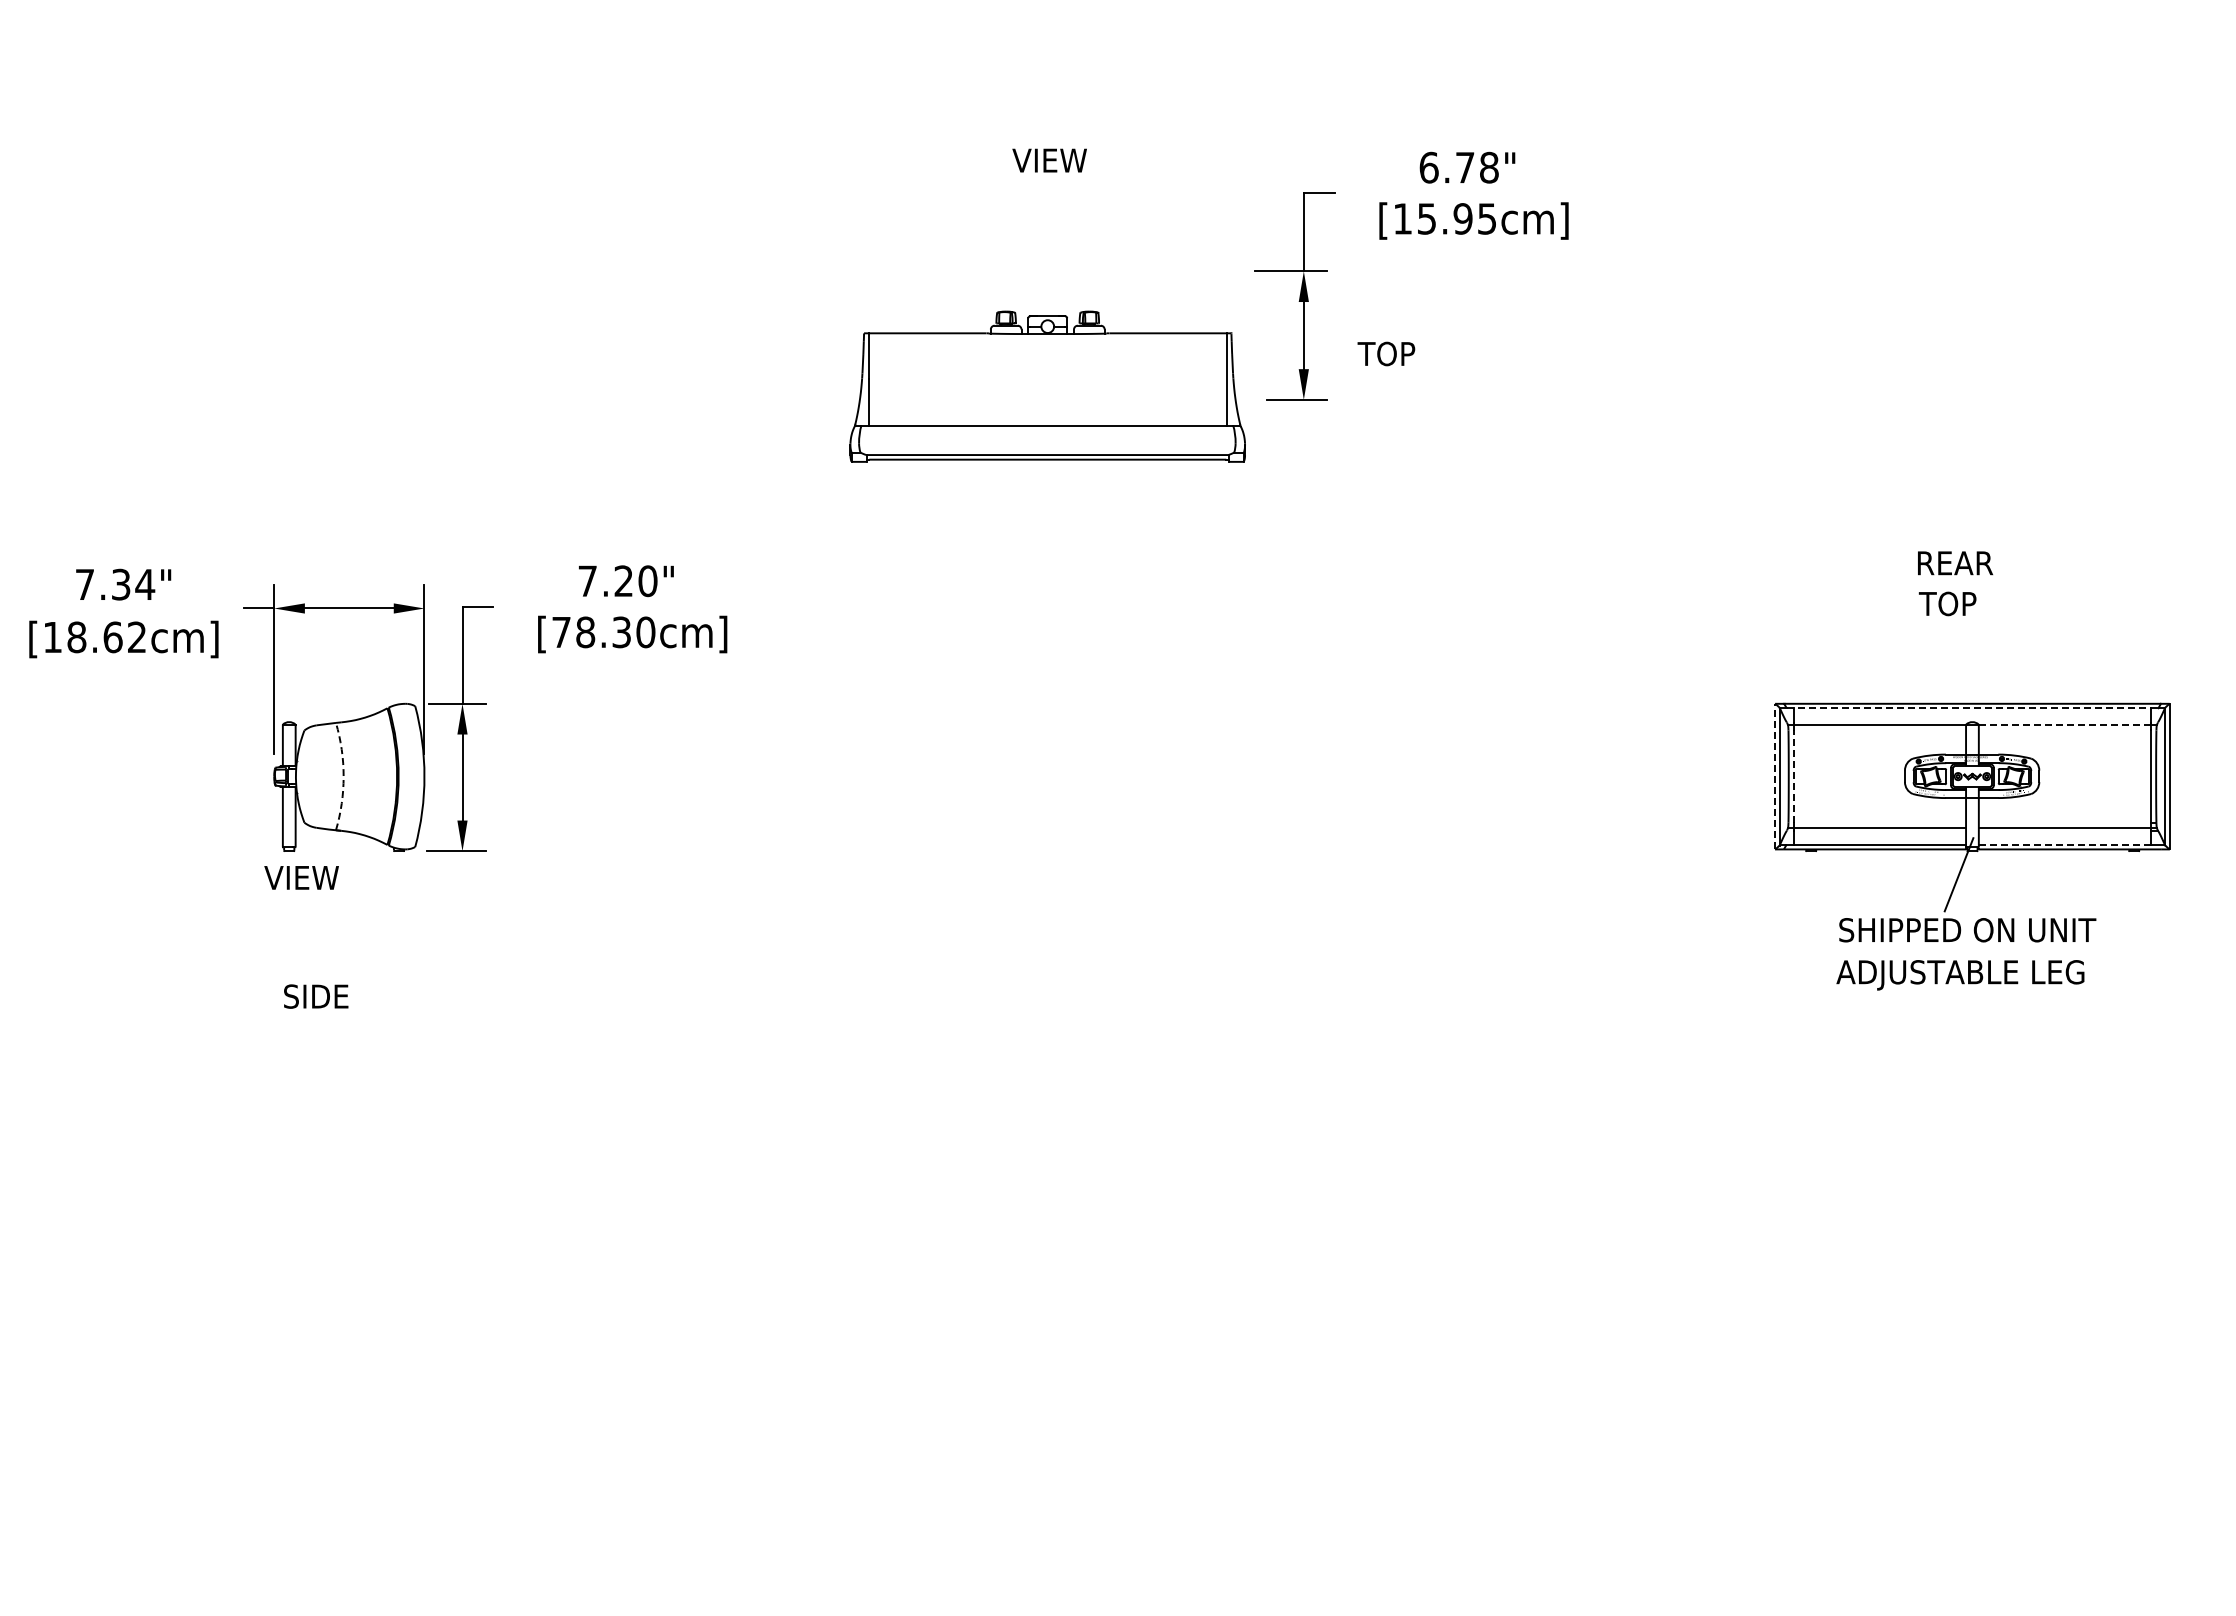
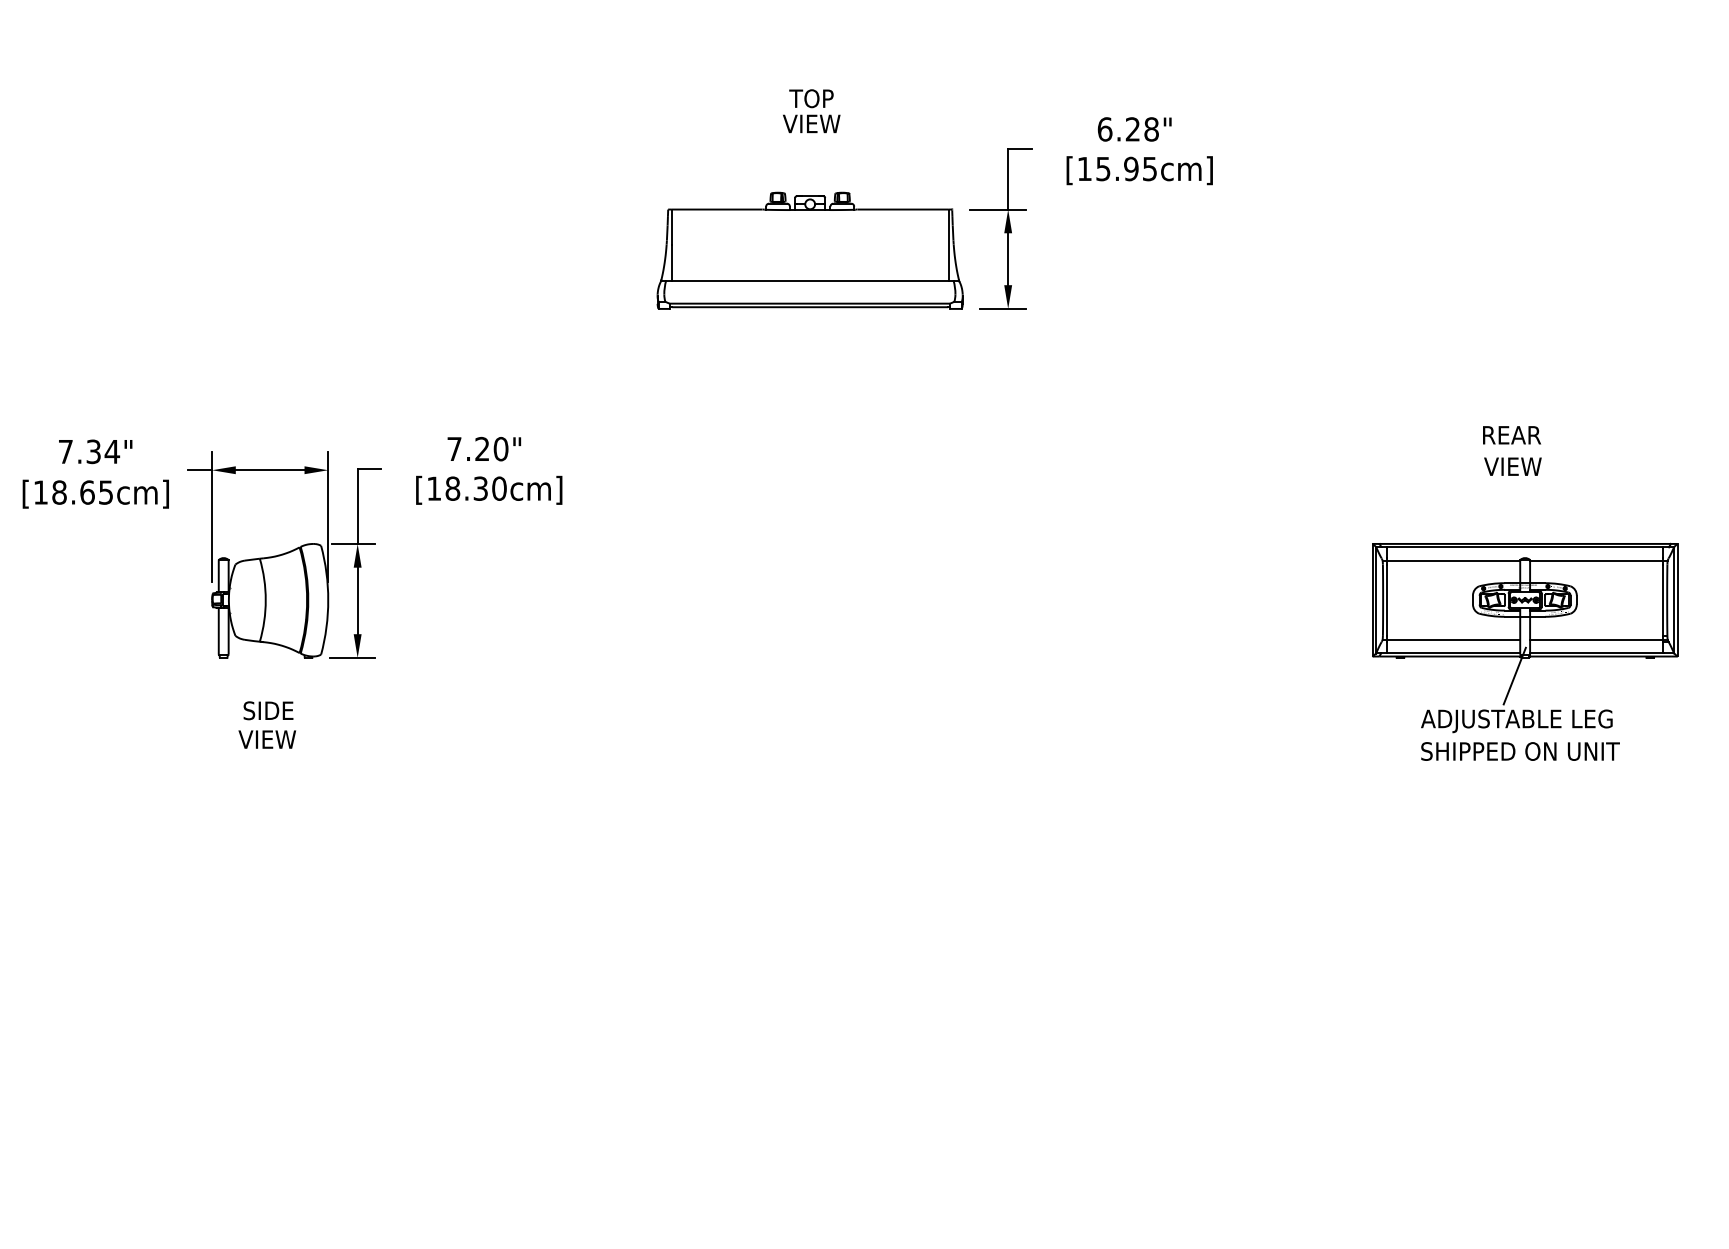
text: (1465, 166) -> (1133, 128), 6.78" -> 6.28"
text: (1386, 353) -> (811, 98), moved
part: (1047, 386) -> (809, 250), moved
text: (1955, 603) -> (1512, 466), TOP -> VIEW
text: (561, 632) -> (434, 488), [78.30cm] -> [18.30cm]
text: (136, 637) -> (105, 492), [18.62cm] -> [18.65cm]
line: (1972, 708) -> (1525, 547), dashed -> solid
line: (2064, 725) -> (1596, 560), dashed -> solid
arc: (343, 776) -> (265, 600), dashed -> solid
line: (1775, 776) -> (1372, 600), dashed -> solid
line: (1793, 776) -> (1386, 600), dashed -> solid
line: (2064, 844) -> (1596, 652), dashed -> solid
text: (301, 877) -> (267, 739), moved
text: (1966, 933) -> (1520, 721), SHIPPED ON UNIT -> ADJUSTABLE LEG
text: (1965, 975) -> (1519, 754), ADJUSTABLE LEG -> SHIPPED ON UNIT
text: (316, 996) -> (268, 710), moved

